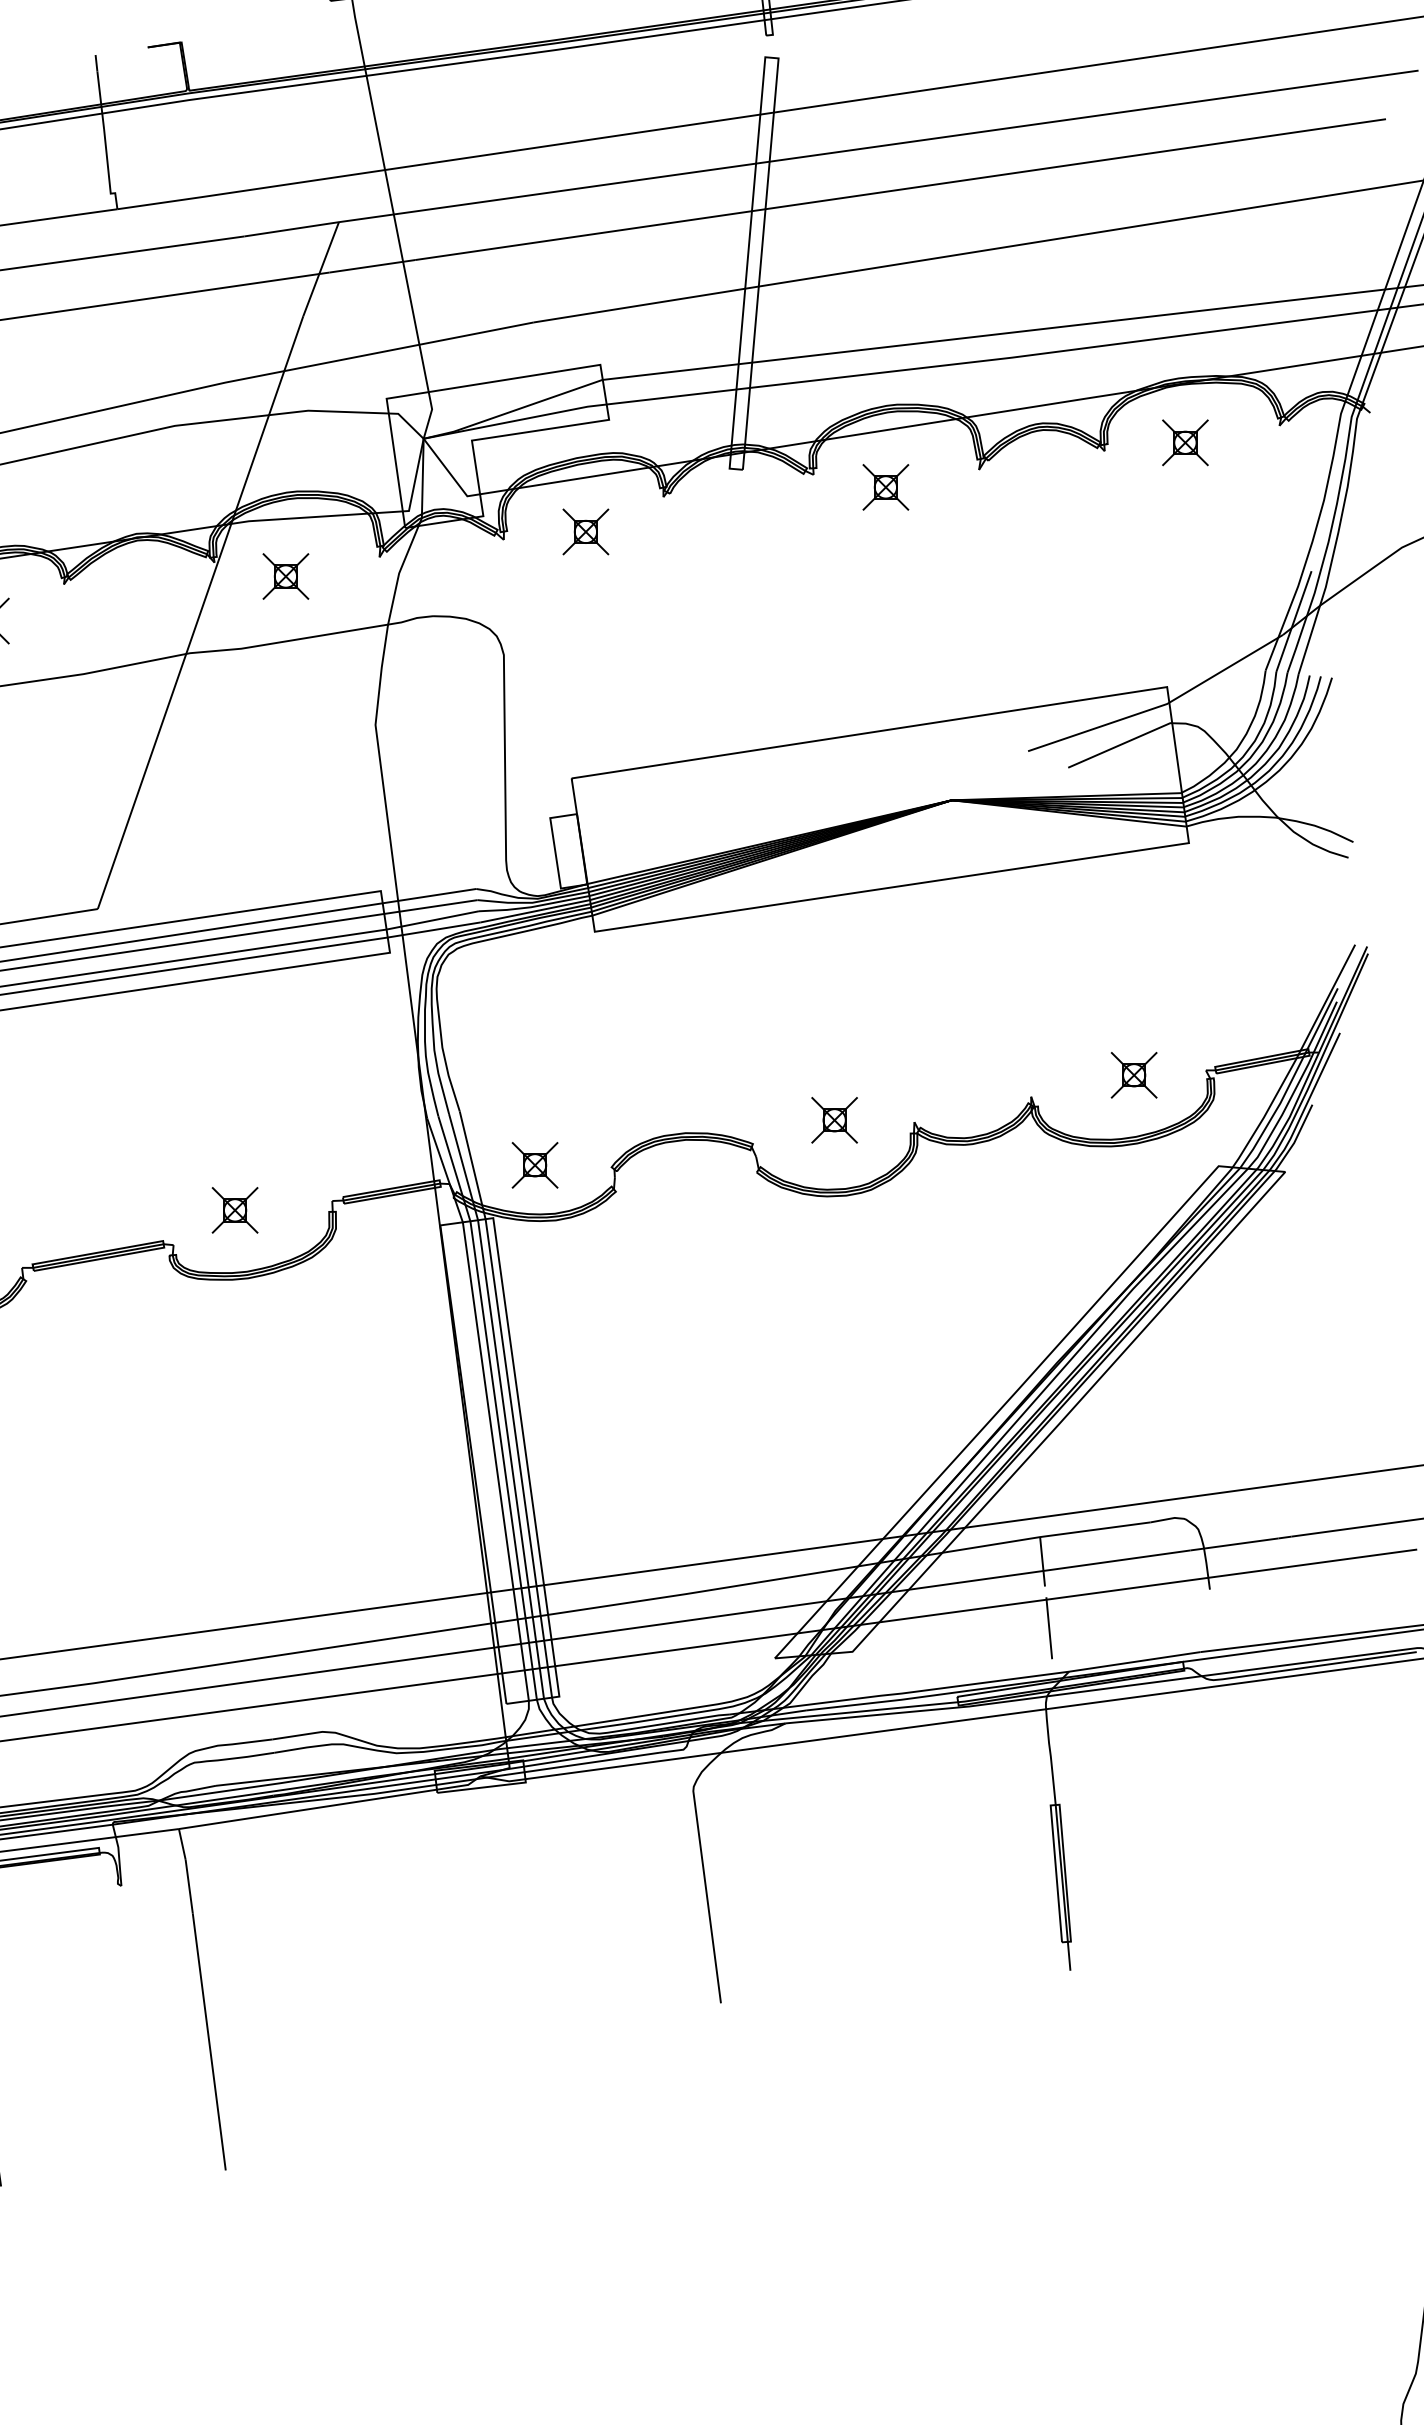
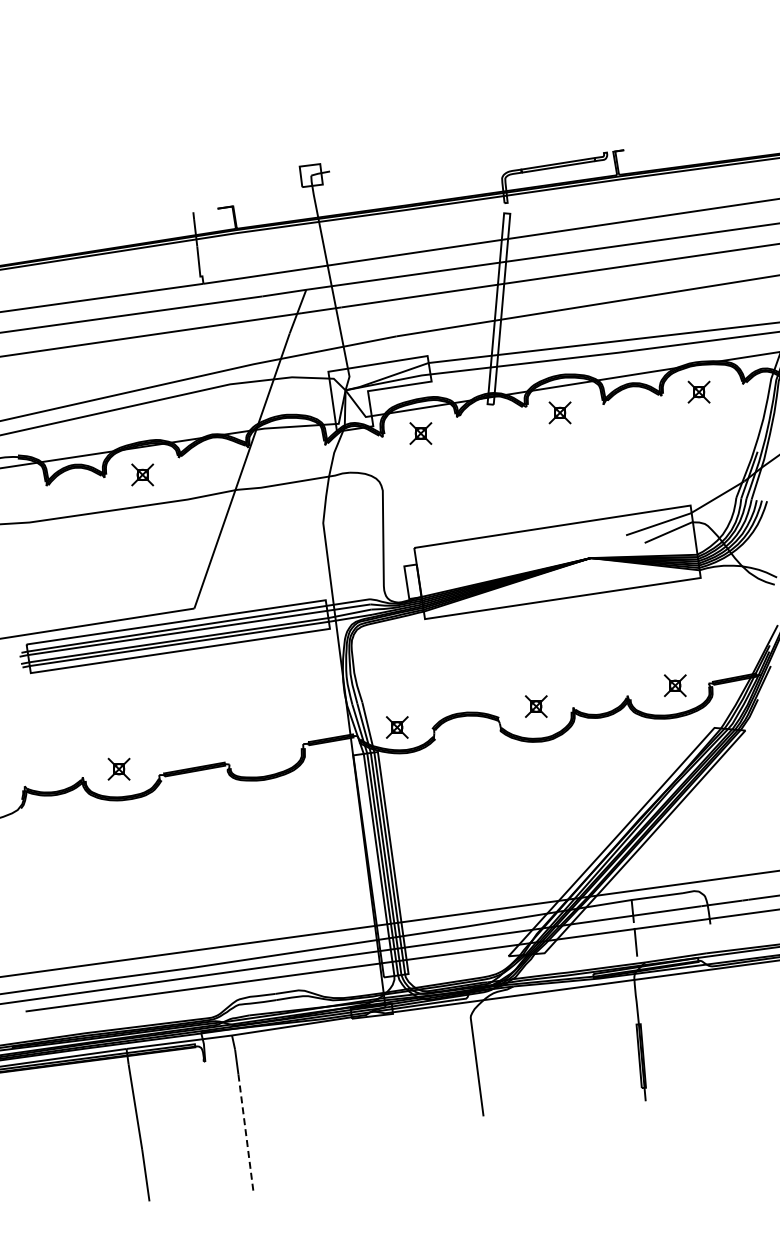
part: (285, 574) -> (281, 453), removed
part: (233, 1210) -> (257, 748), removed
line: (210, 2042) -> (246, 1134), solid -> dashed

